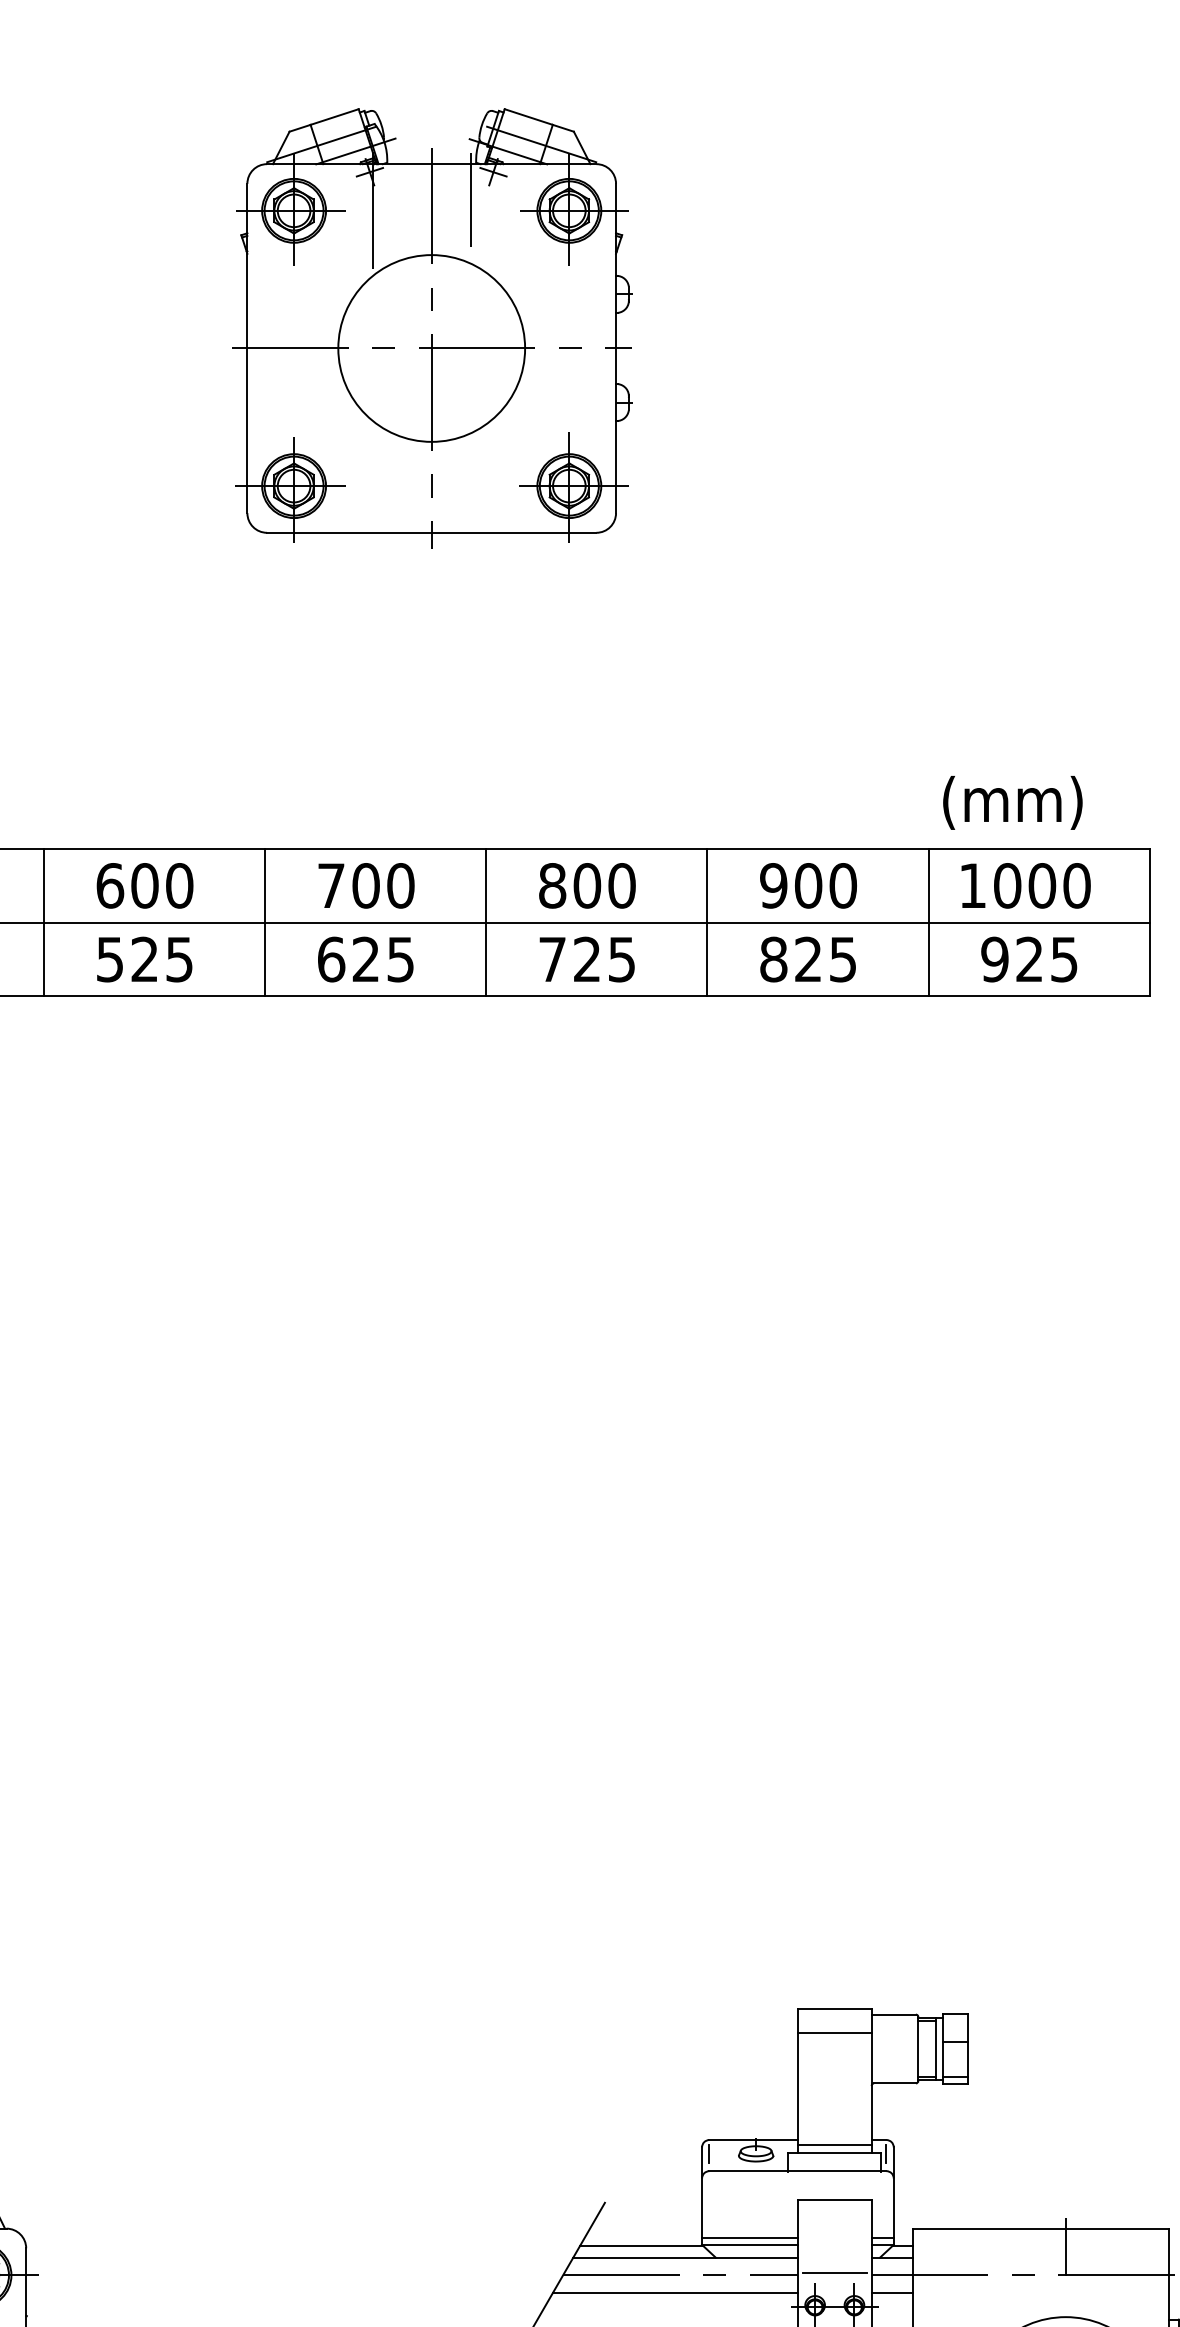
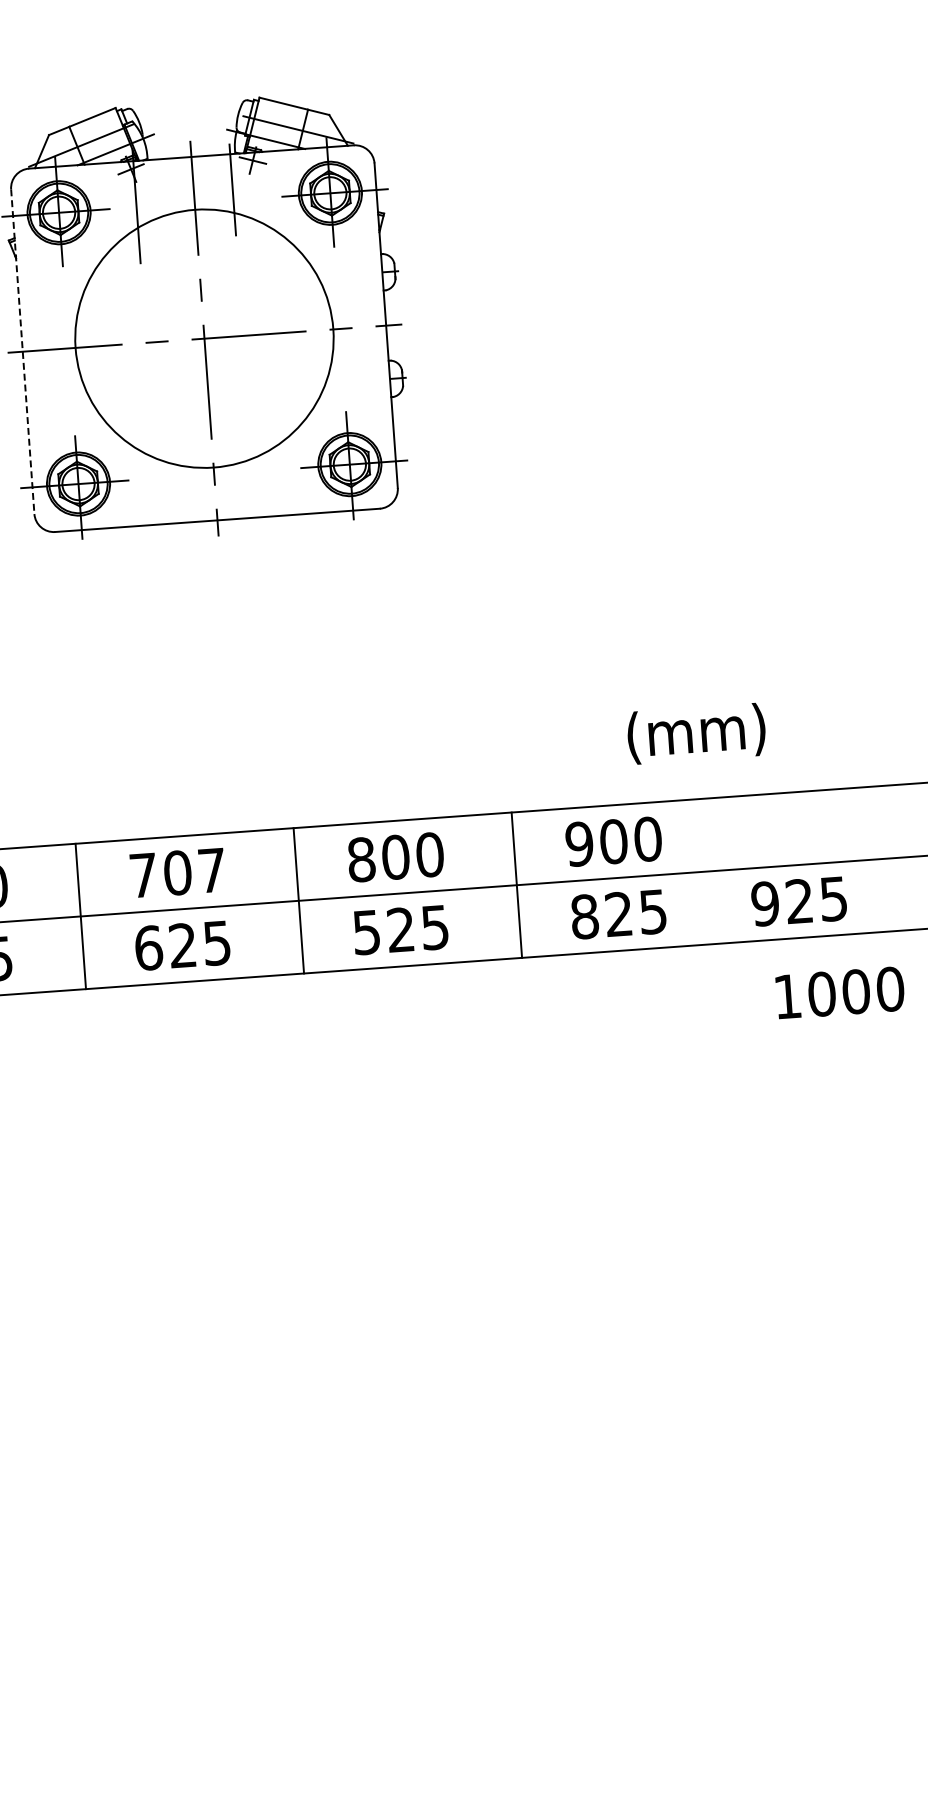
line: (247, 348) -> (22, 351), solid -> dashed
circle: (431, 348) -> (204, 338), size x1.4
text: (1012, 802) -> (696, 733), moved
text: (400, 885) -> (211, 870), 700 -> 707
text: (1025, 885) -> (839, 992), moved
line: (928, 922) -> (734, 869), removed
text: (552, 959) -> (366, 932), 725 -> 525
text: (1029, 959) -> (799, 901), moved

